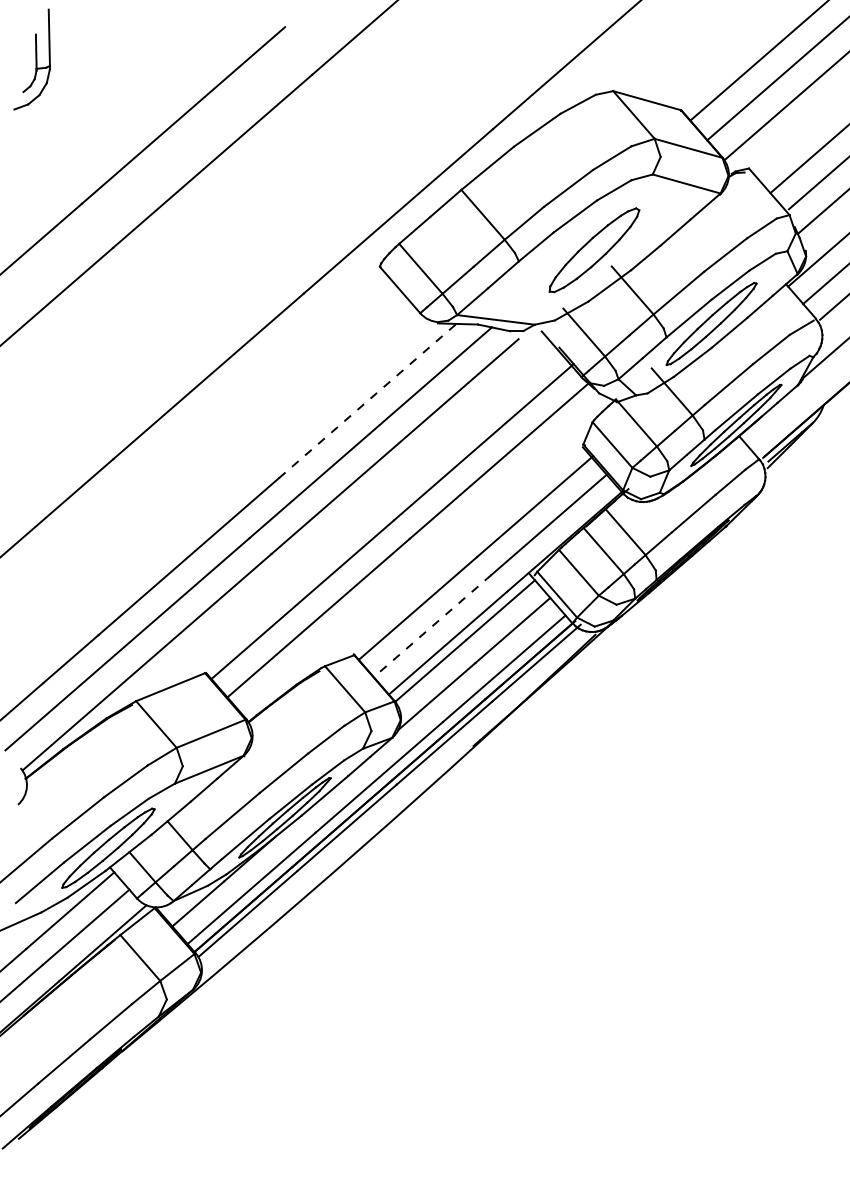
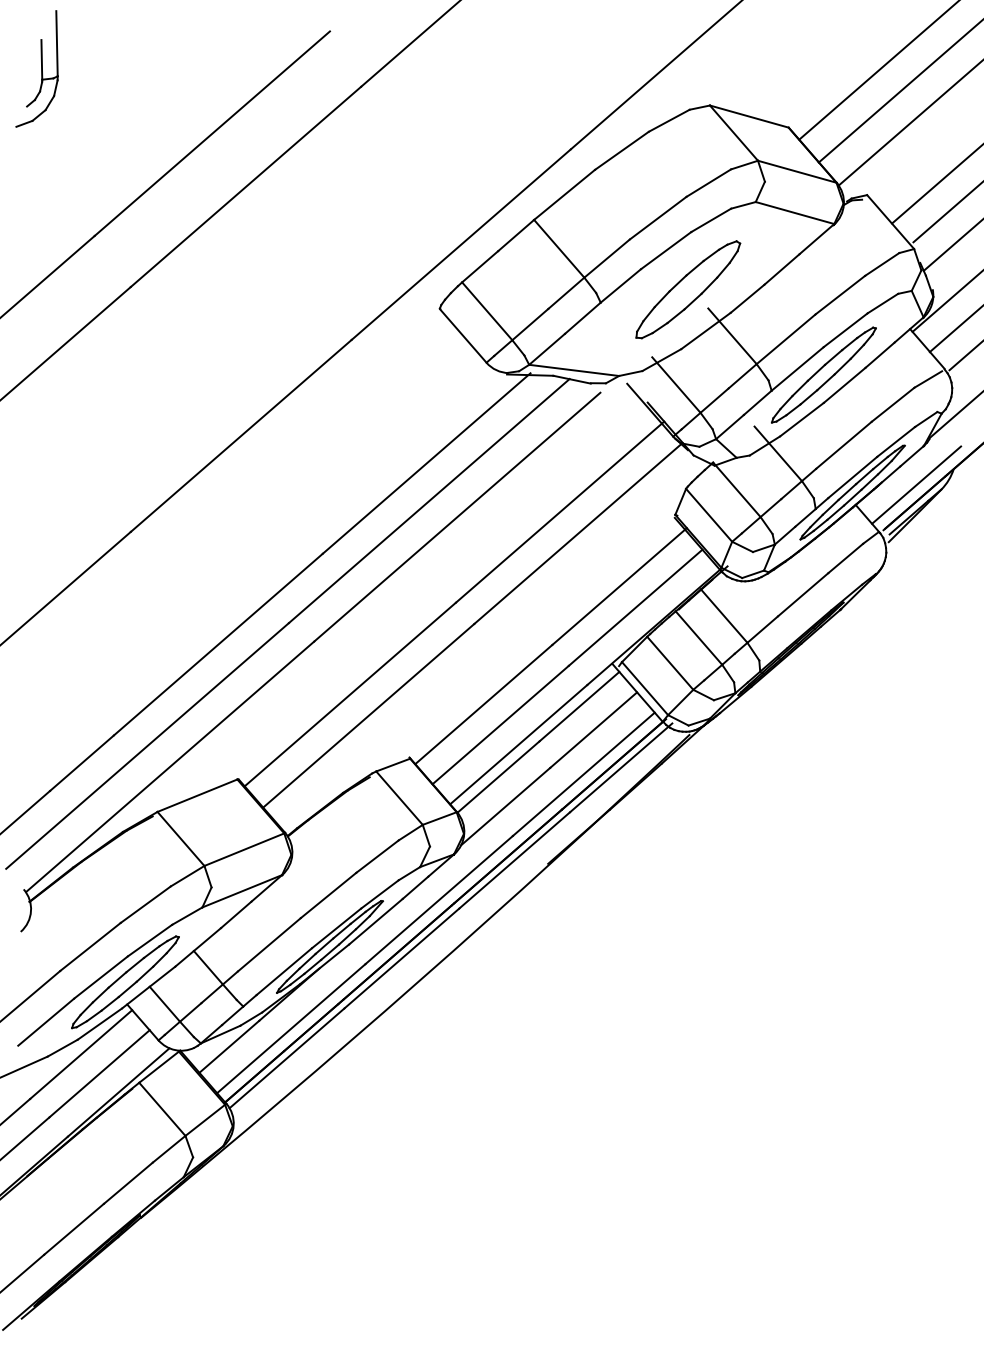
line: (368, 400) -> (426, 463), dashed -> solid
line: (791, 418) -> (916, 484), added
line: (432, 626) -> (500, 725), dashed -> solid

